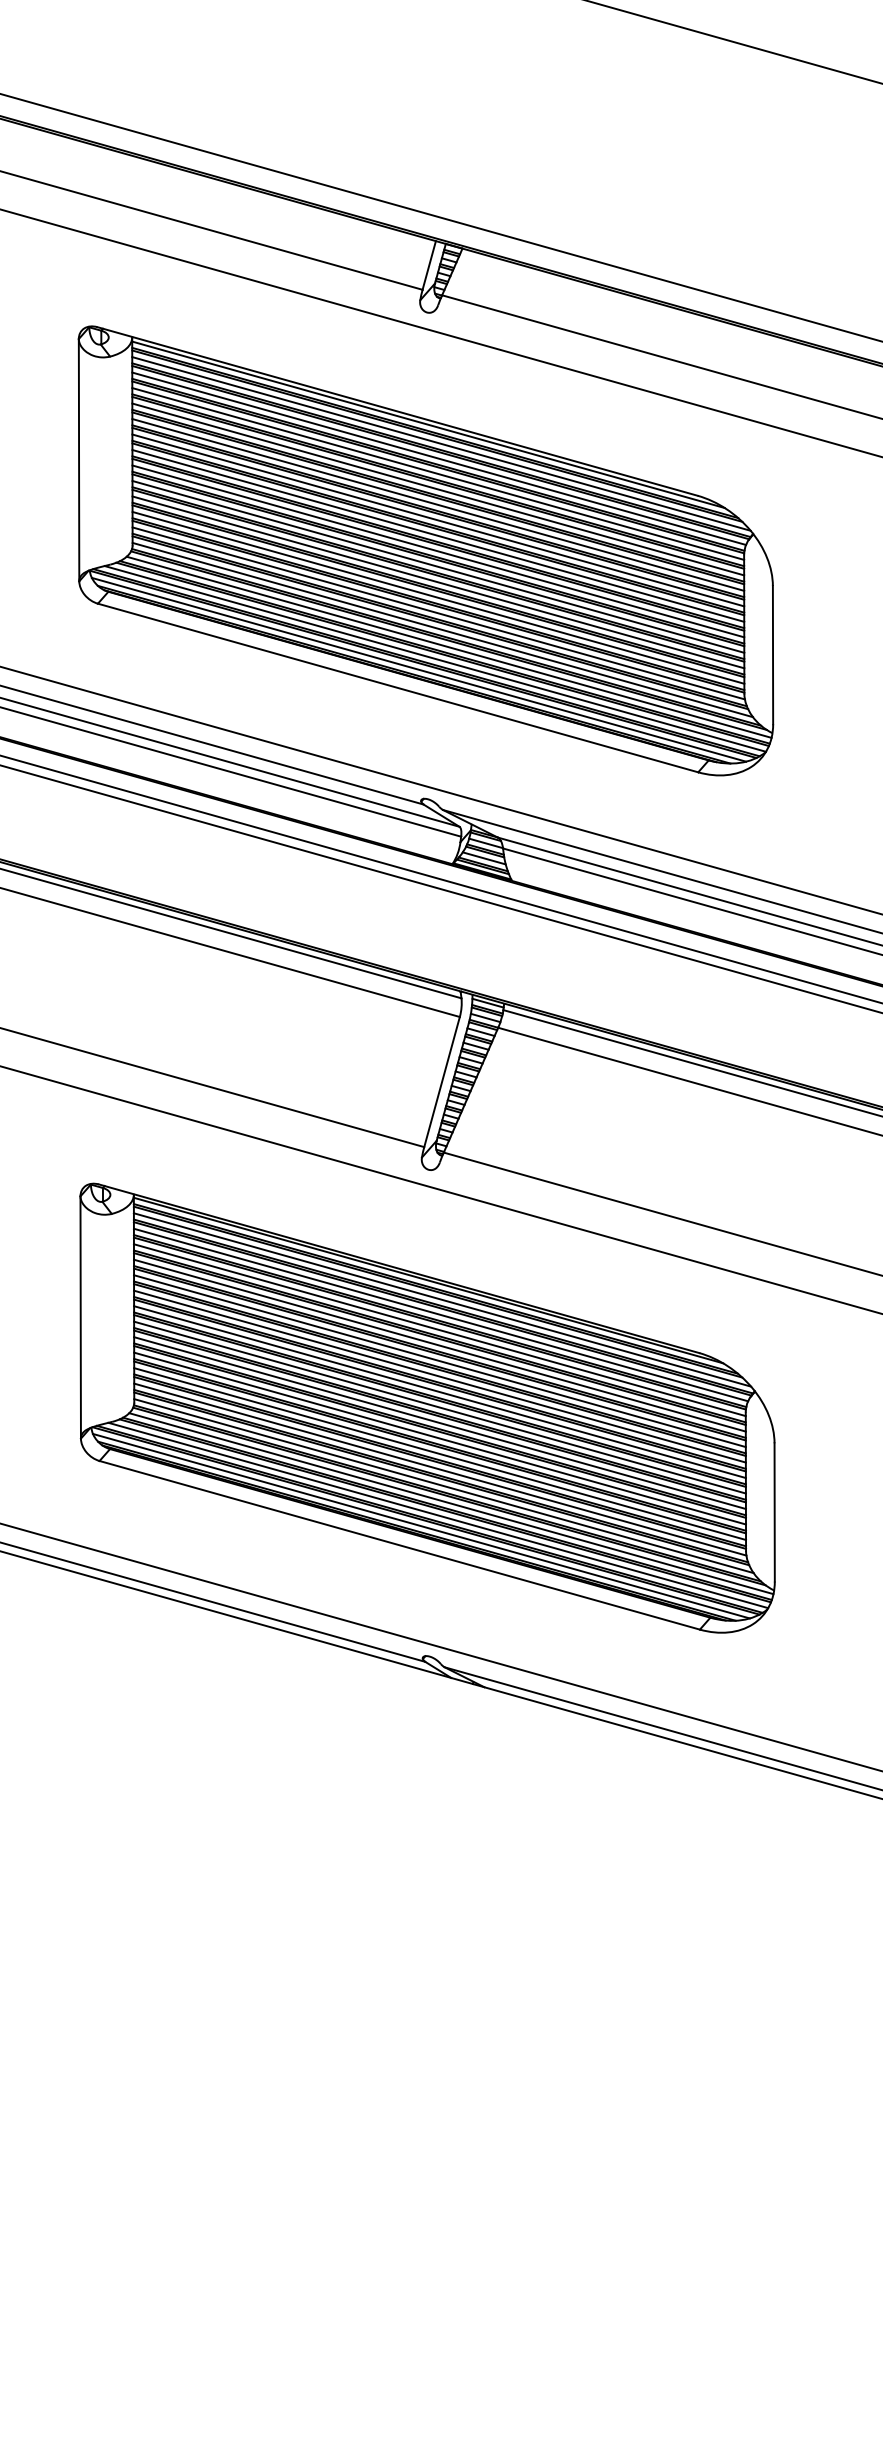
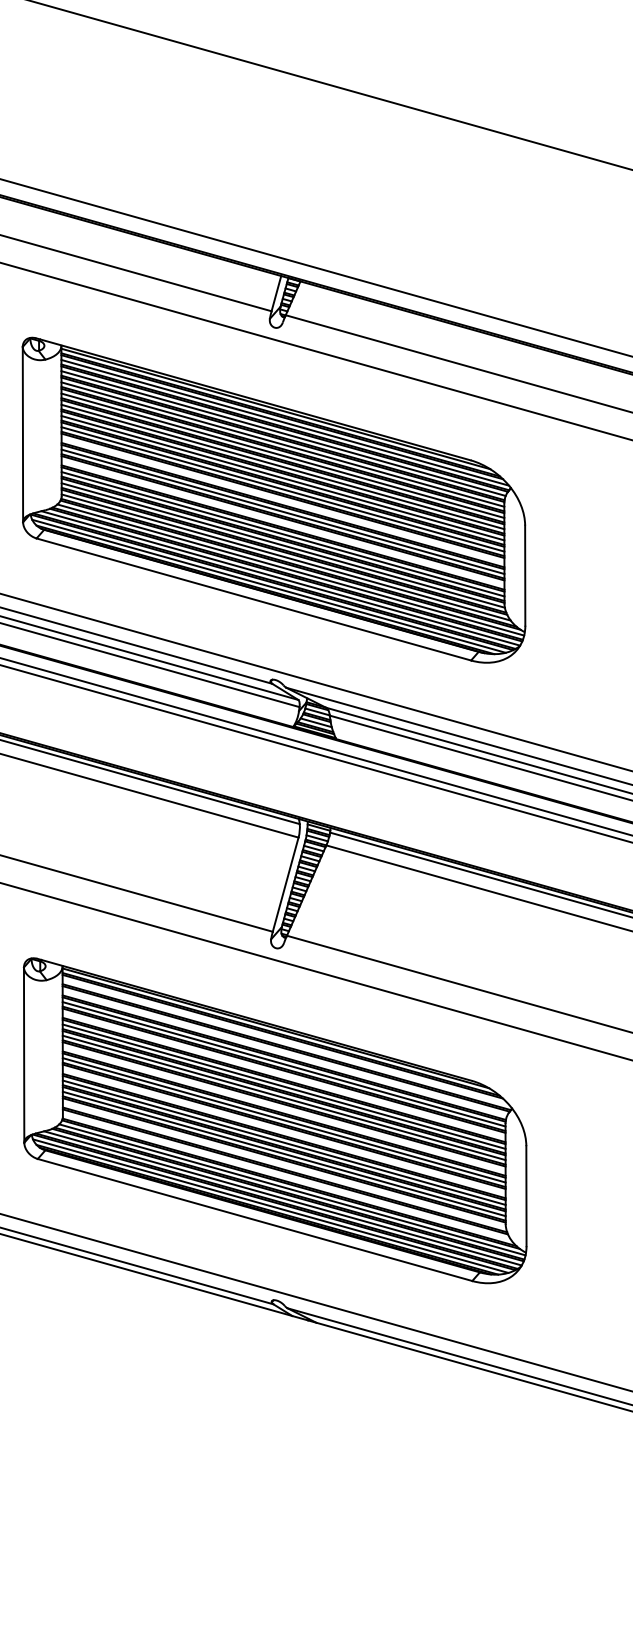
line: (438, 551) -> (283, 500), removed
line: (438, 582) -> (283, 523), removed
line: (442, 1299) -> (286, 1042), removed
line: (440, 1314) -> (284, 1052), removed
line: (439, 1345) -> (283, 1075), removed
line: (439, 1392) -> (283, 1109), removed
line: (439, 1423) -> (283, 1131), removed
line: (440, 1469) -> (284, 1165), removed
line: (443, 1486) -> (286, 1177), removed

